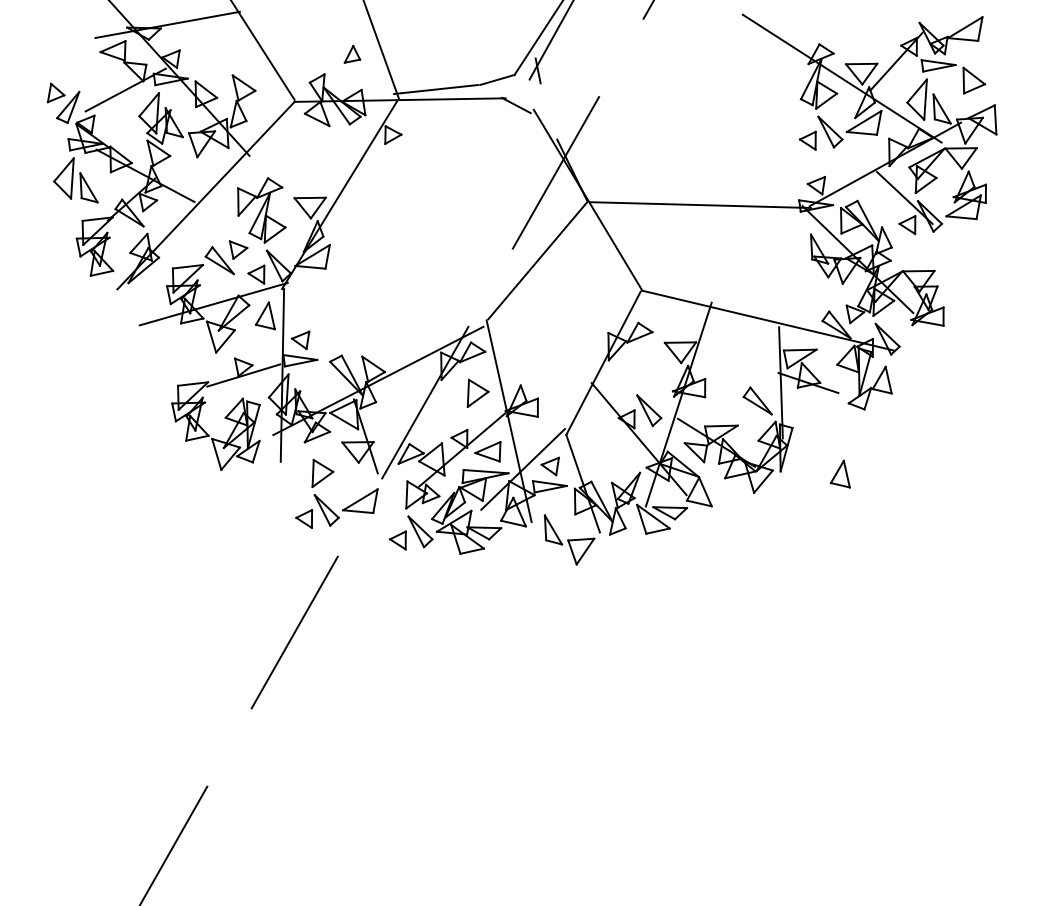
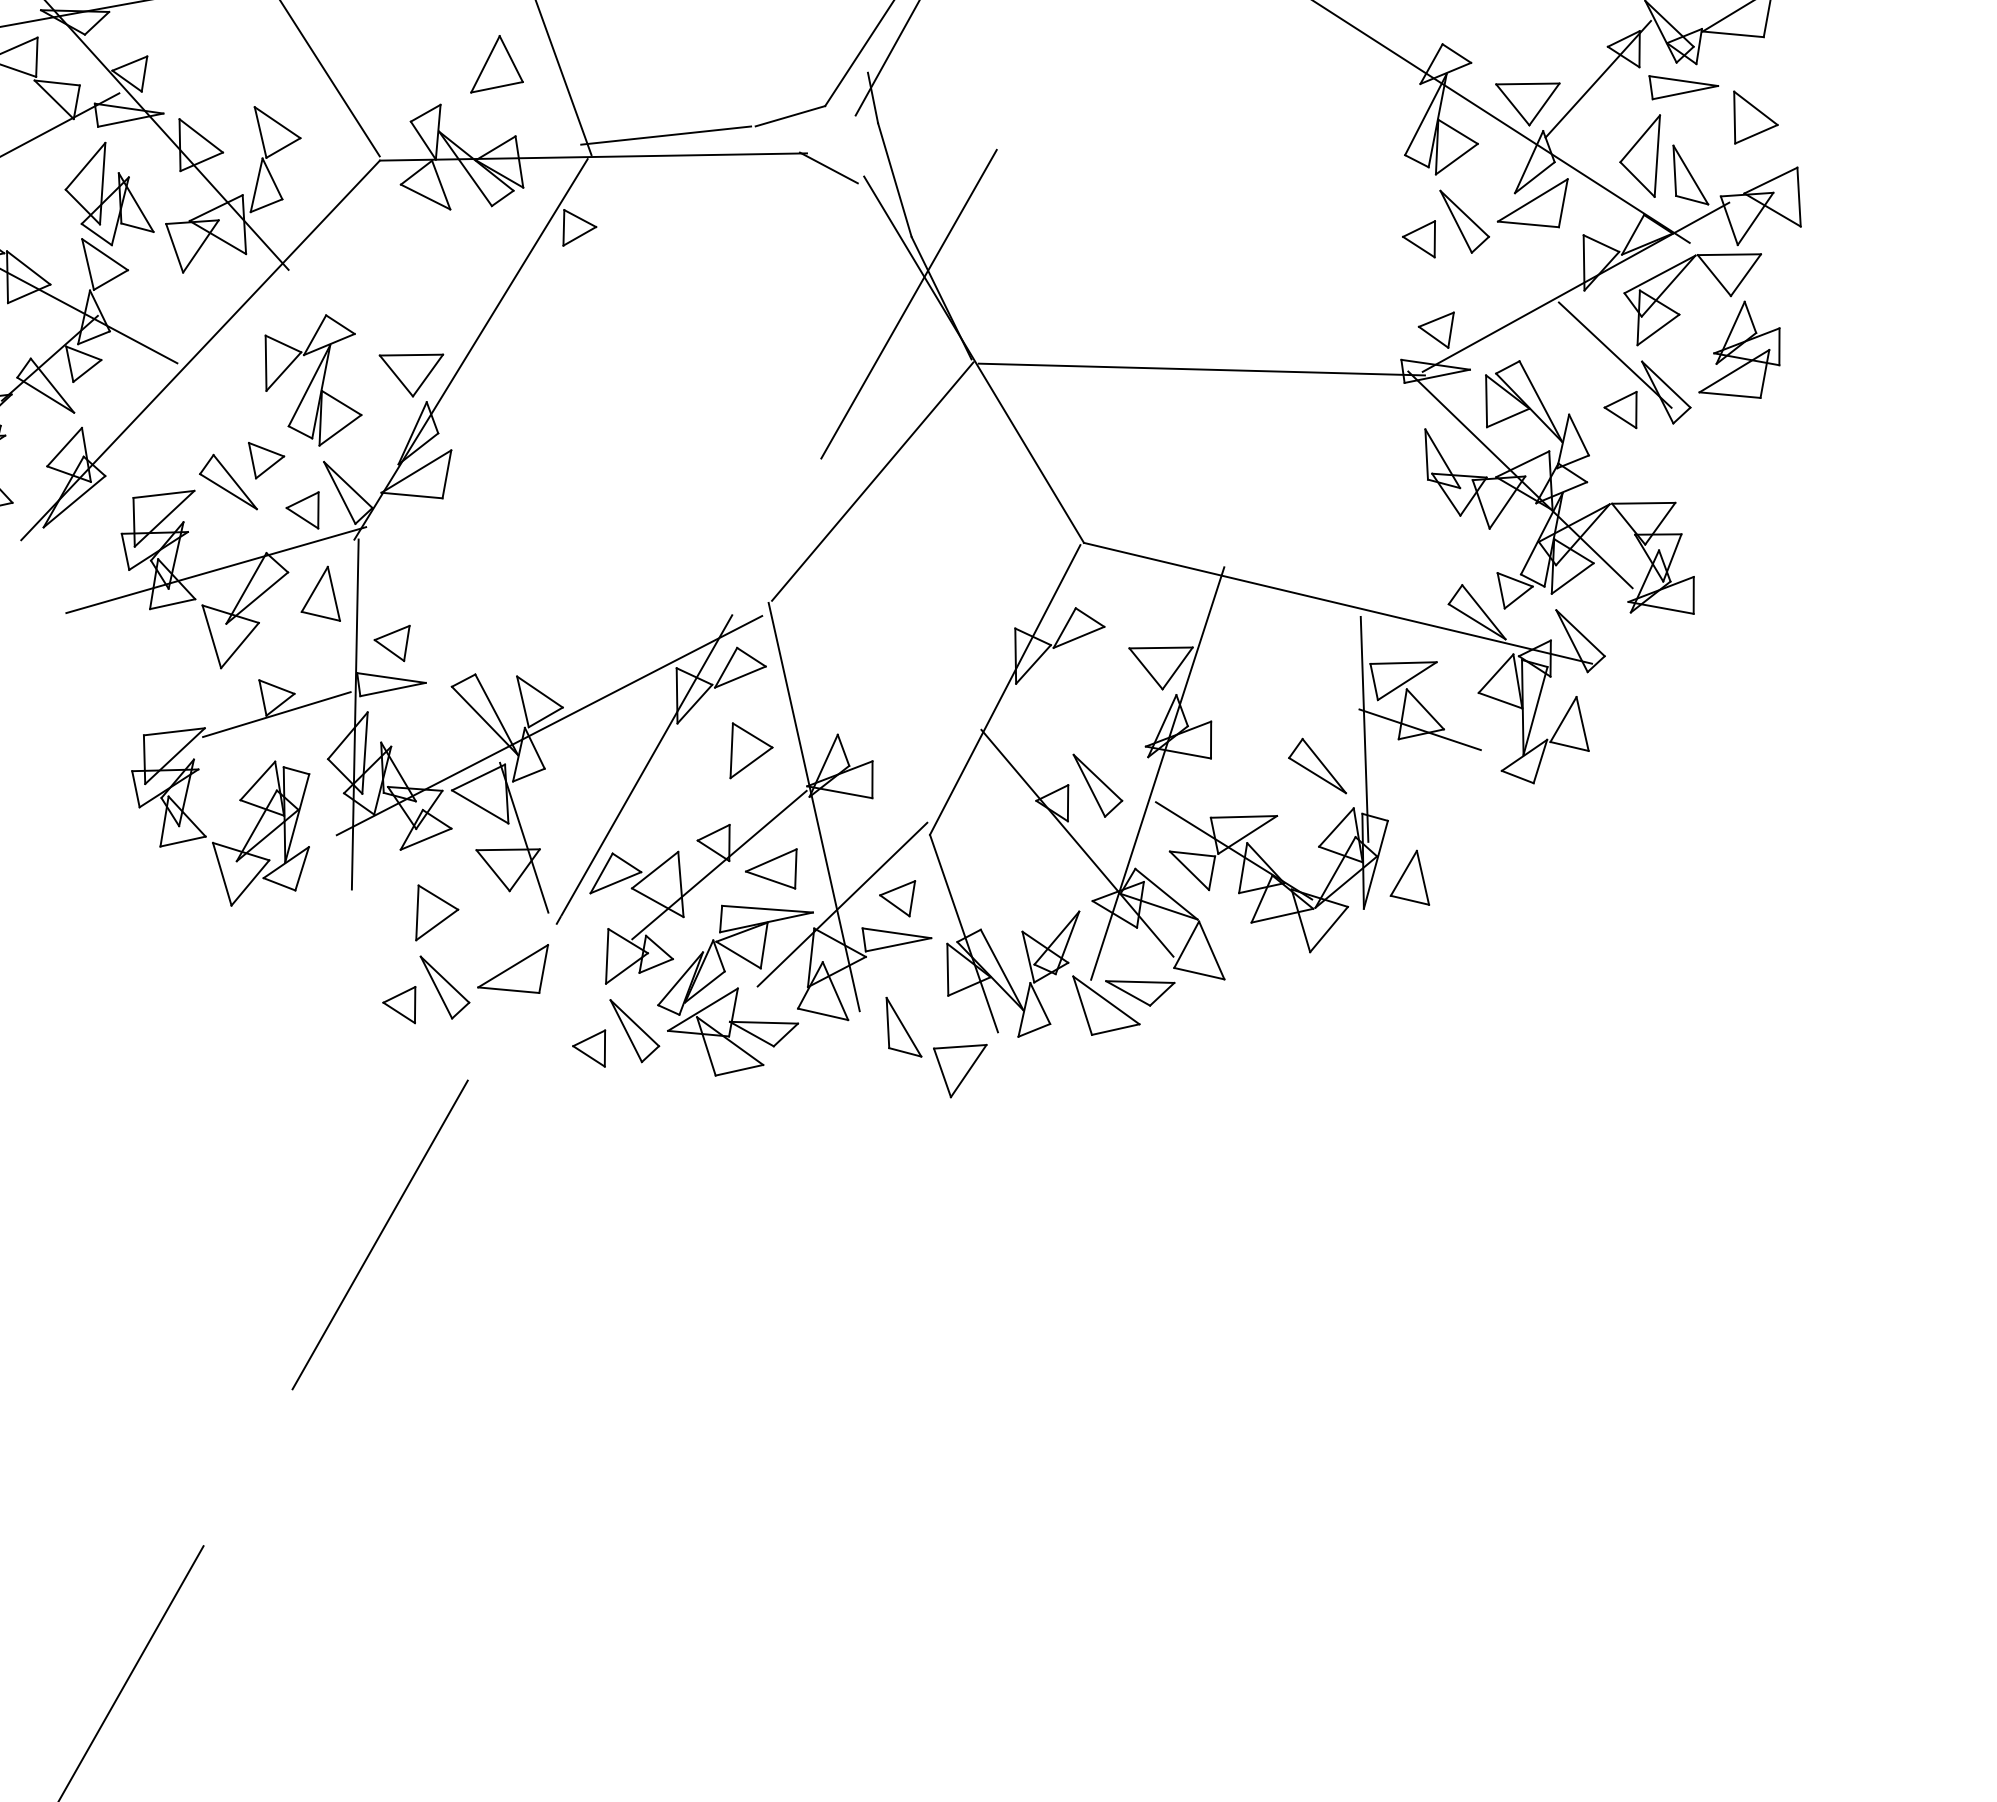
part: (352, 54) -> (497, 64), size x1.67
line: (548, 111) -> (893, 180), added
part: (839, 473) -> (1408, 876), moved

